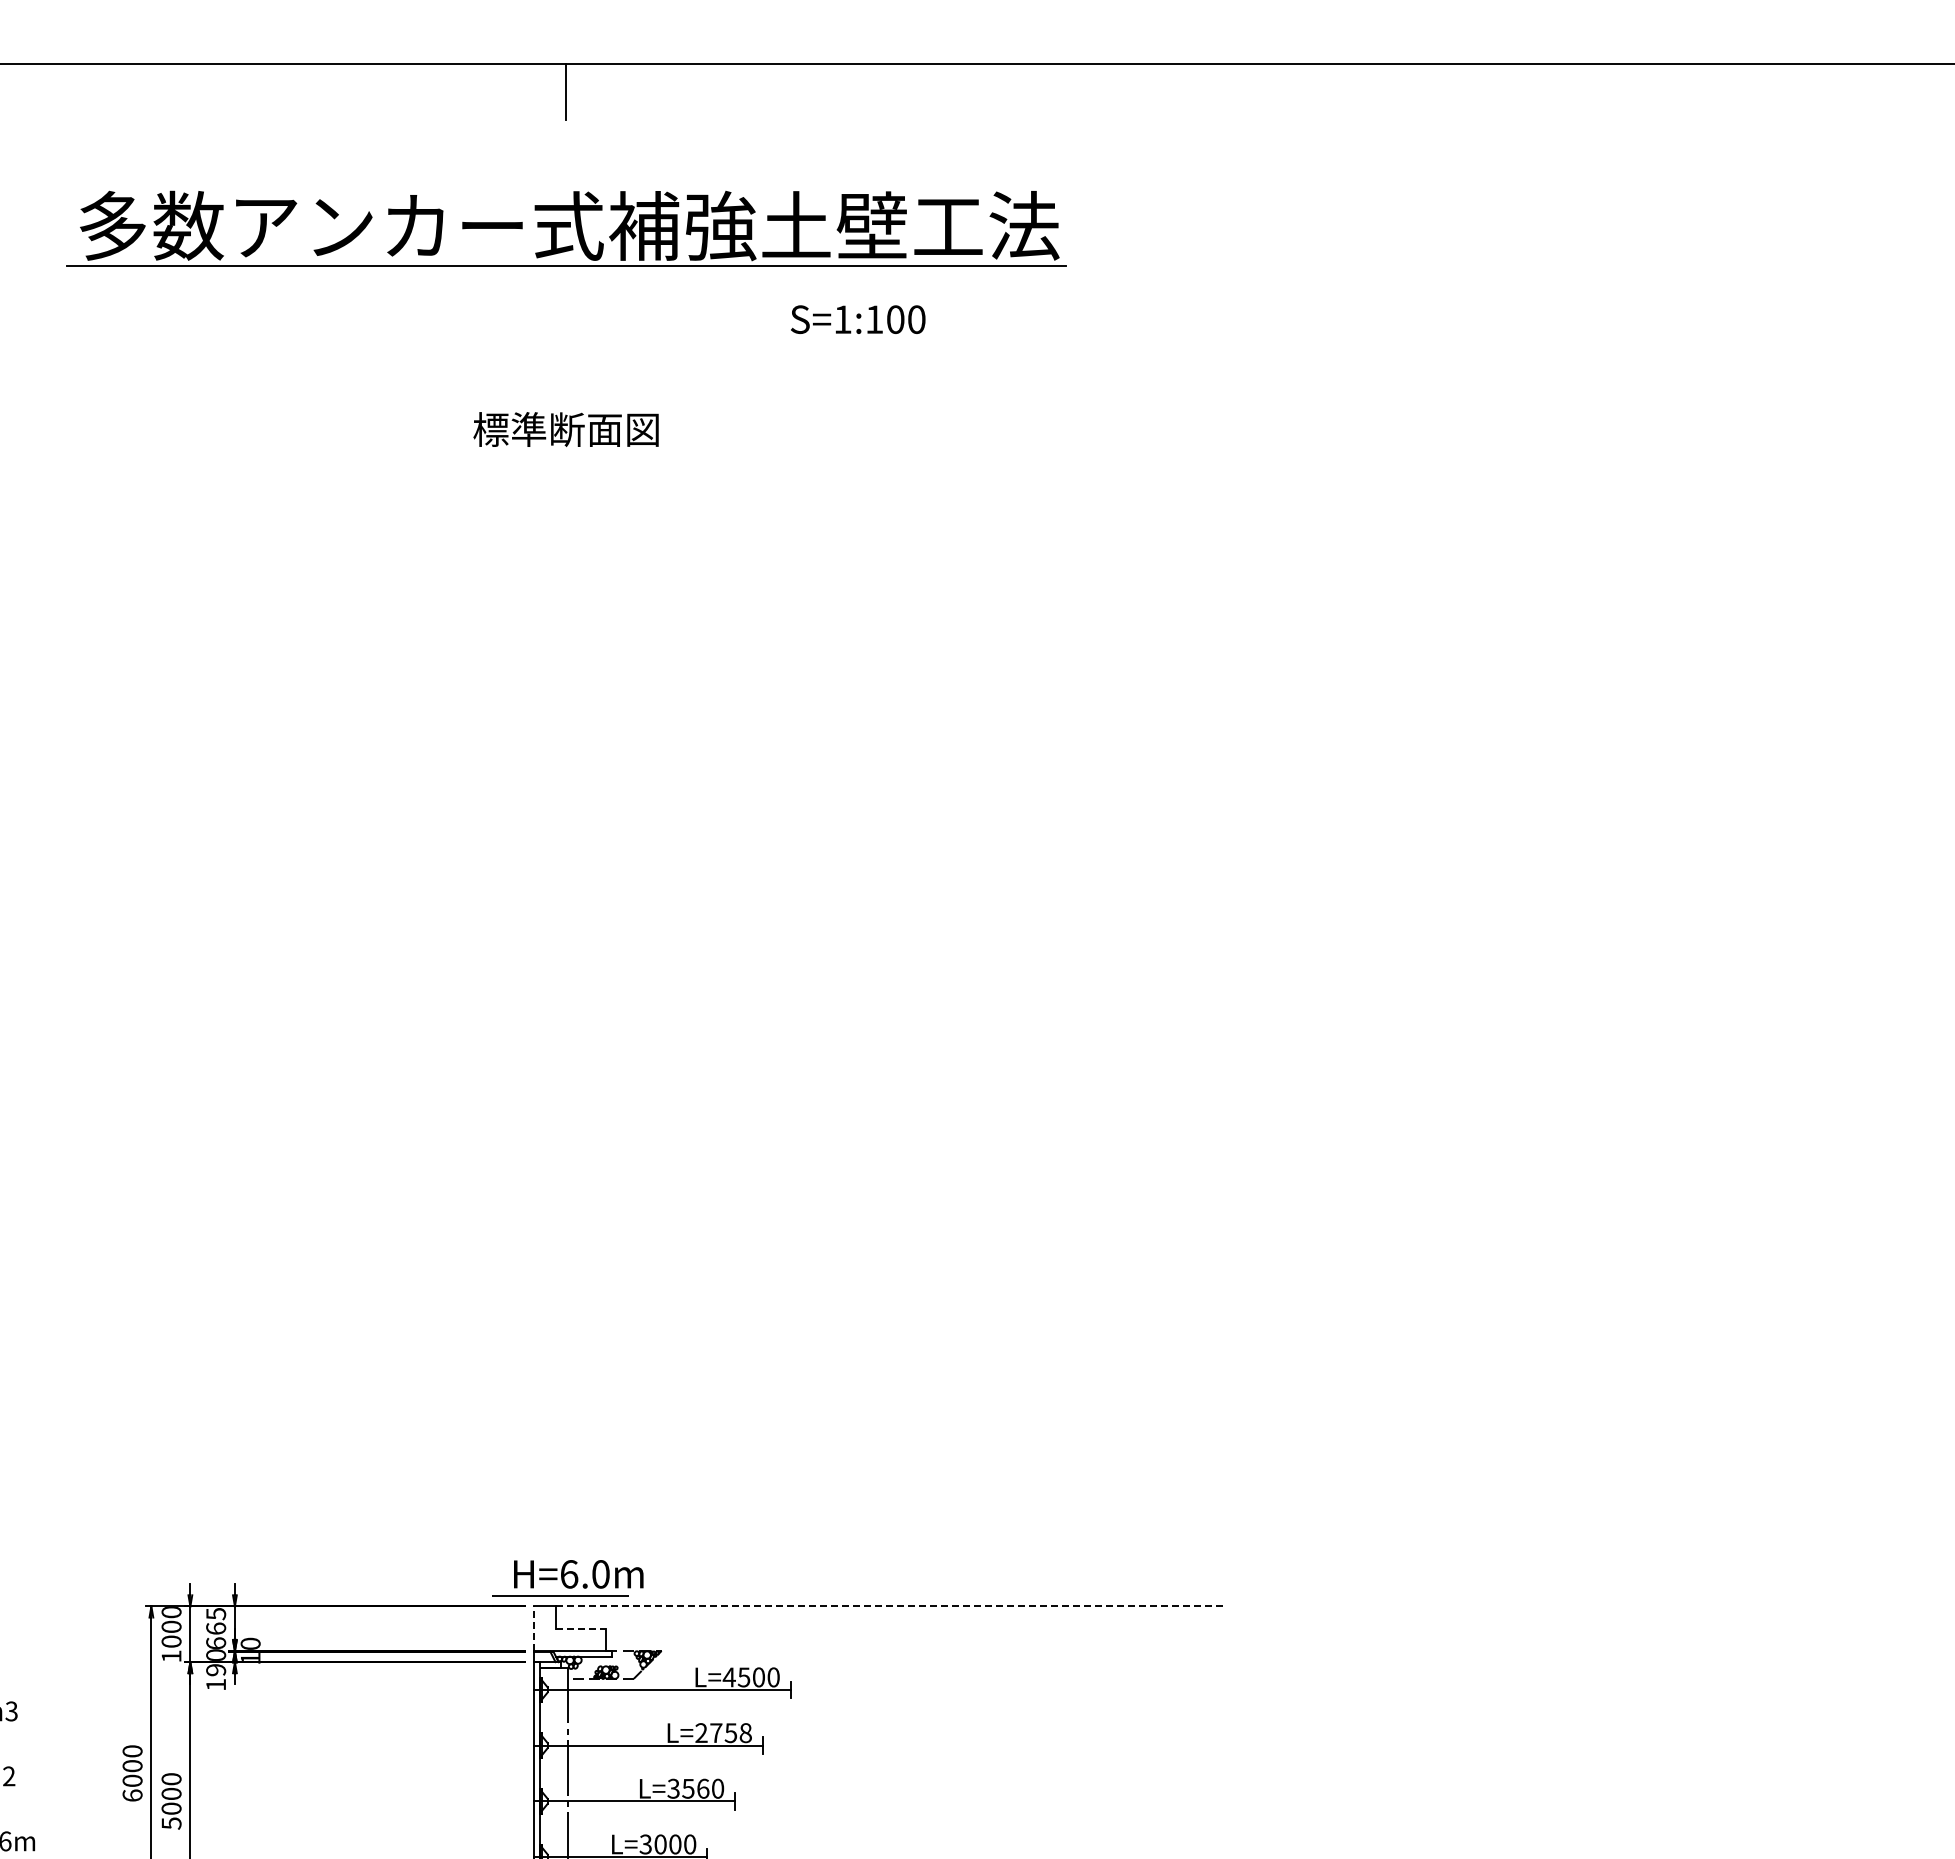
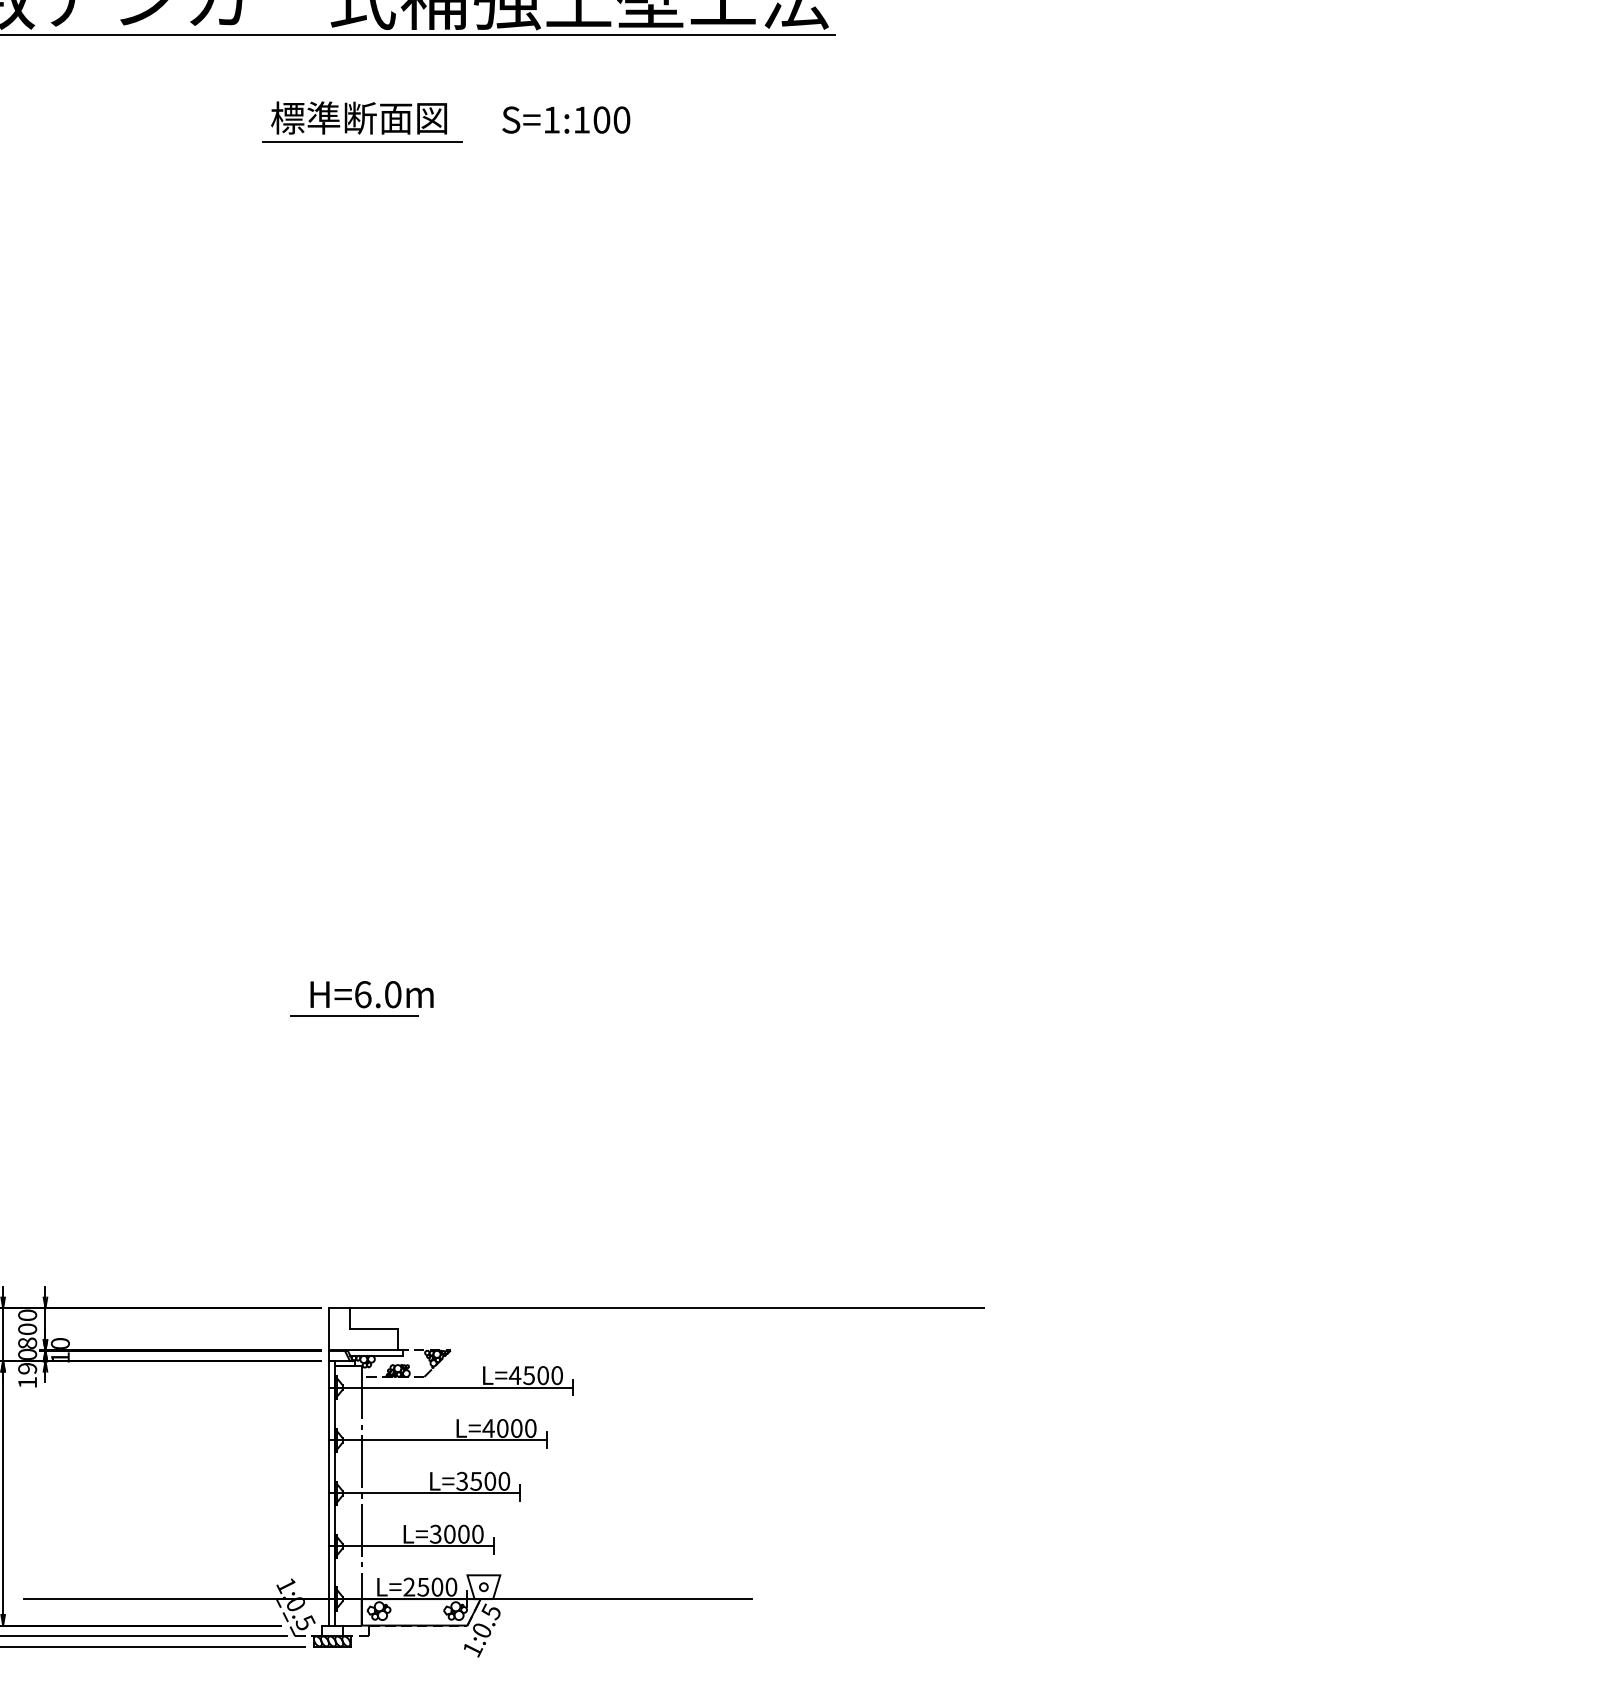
text: (858, 319) -> (566, 119), moved
line: (568, 379) -> (362, 142), added
text: (565, 429) -> (358, 118), moved
part: (567, 1578) -> (361, 998), moved
line: (890, 1606) -> (668, 1308), dashed -> solid
text: (216, 1628) -> (27, 1329), 665 -> 800
line: (533, 1628) -> (329, 1329), dashed -> solid
line: (581, 1628) -> (374, 1329), dashed -> solid
text: (722, 1733) -> (508, 1428), L=2758 -> L=4000
text: (703, 1788) -> (490, 1481), L=3560 -> L=3500

